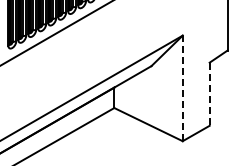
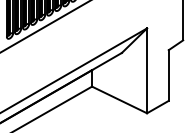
line: (182, 88) -> (146, 70), dashed -> solid
line: (209, 94) -> (168, 75), dashed -> solid

